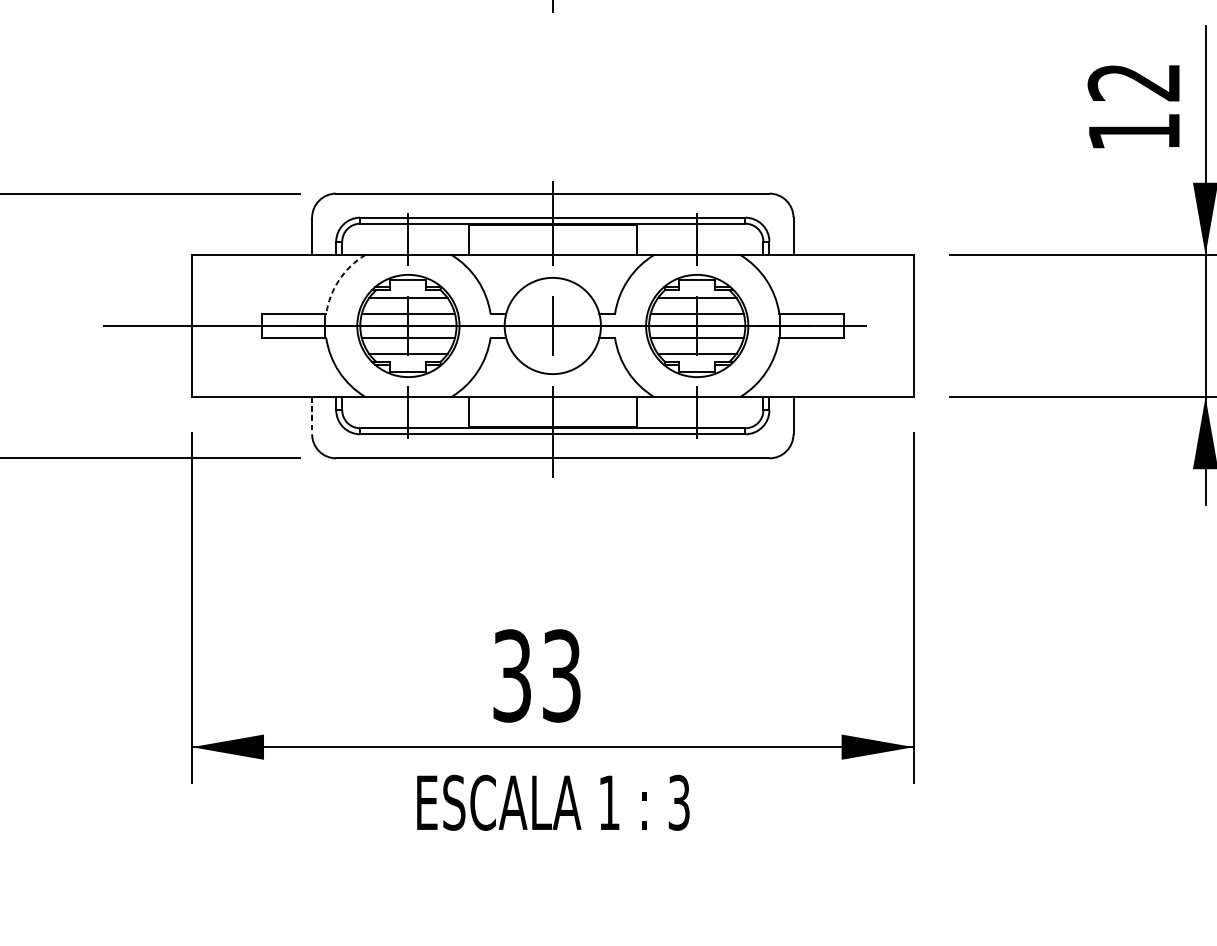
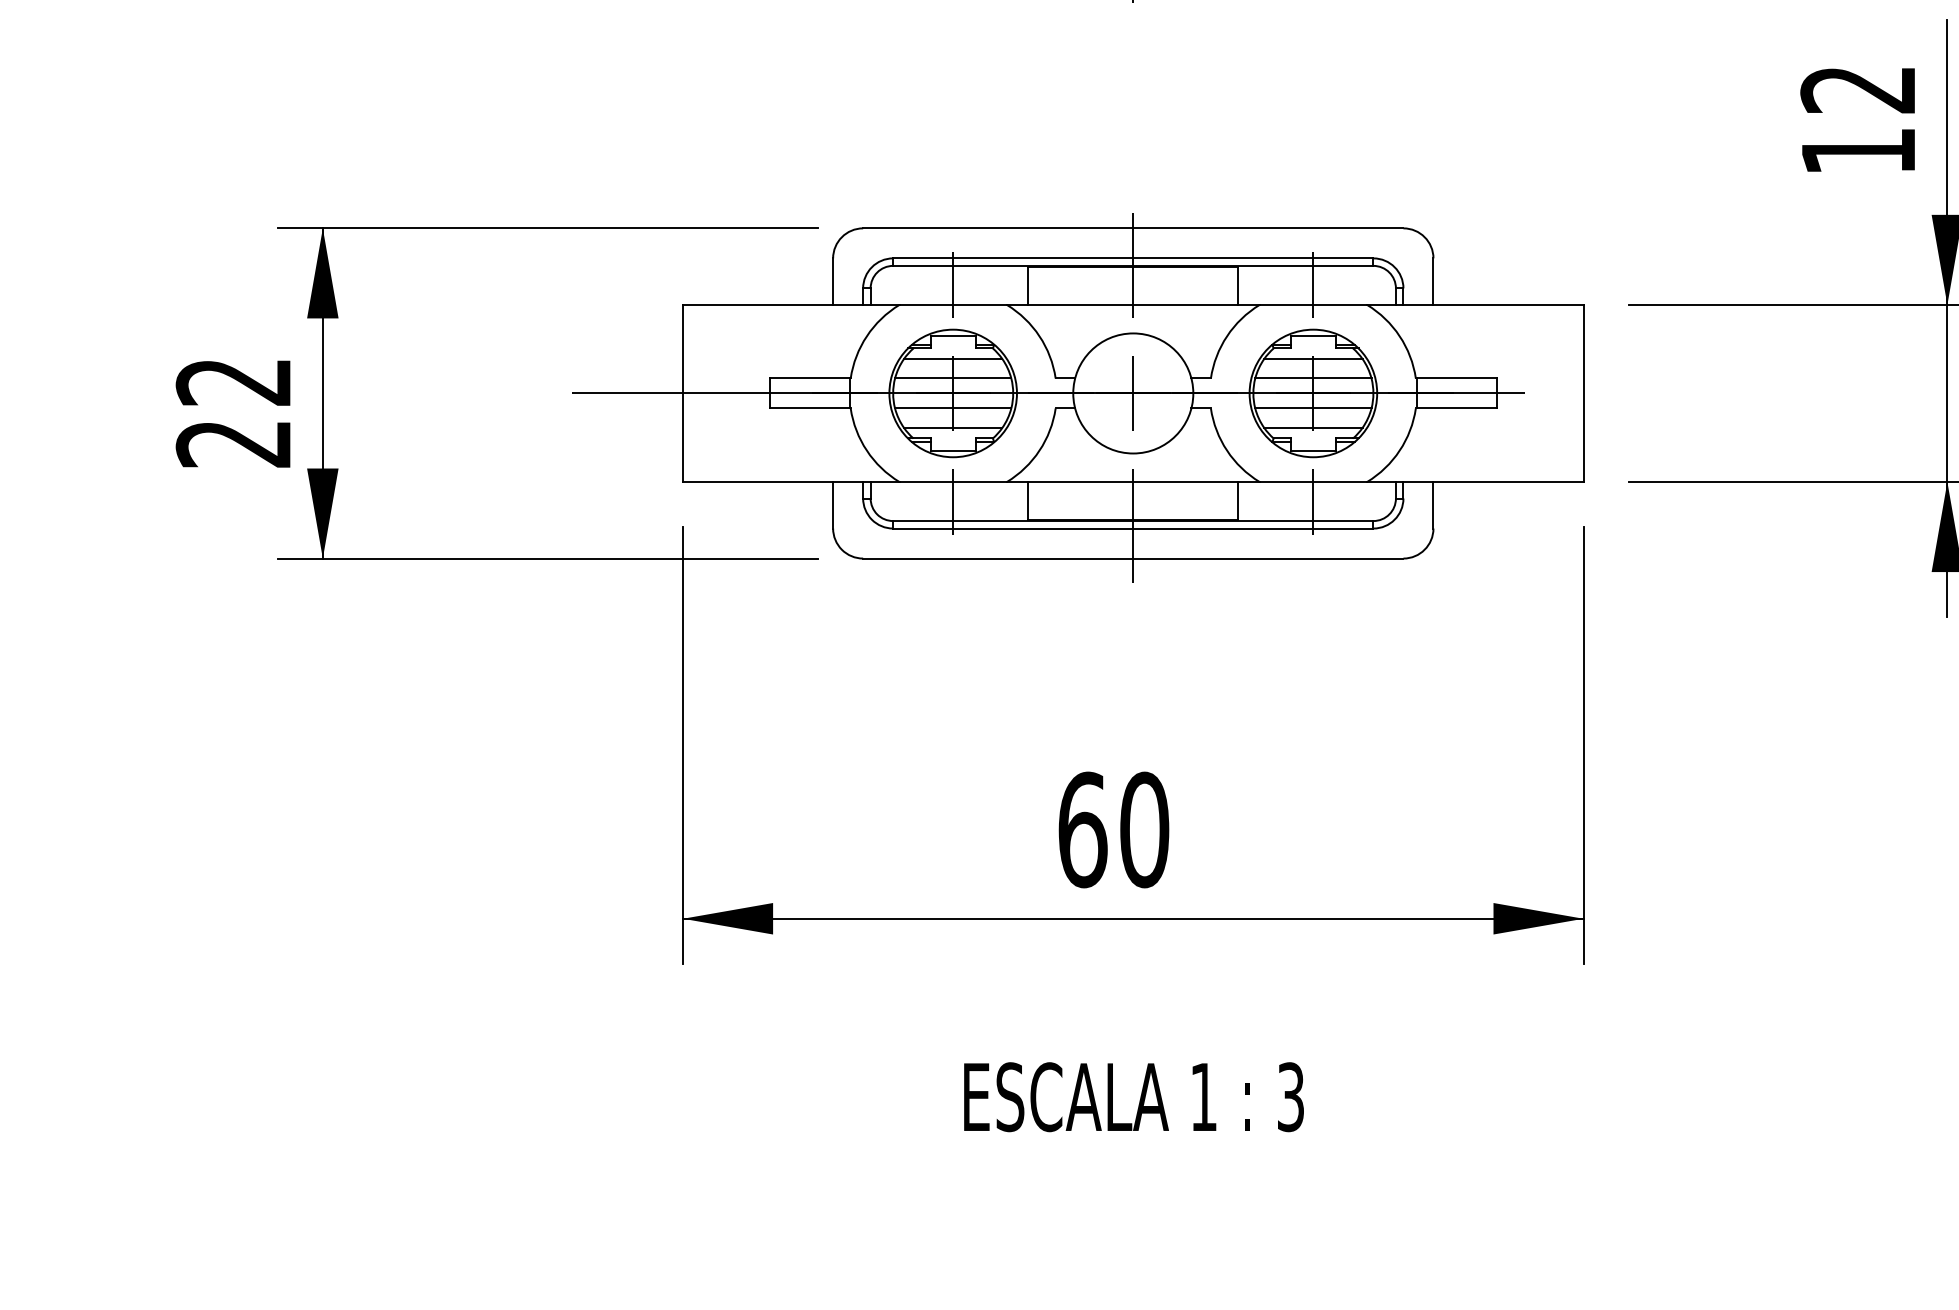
arc: (338, 280) -> (866, 336), dashed -> solid
line: (312, 415) -> (833, 505), dashed -> solid
text: (536, 675) -> (1113, 829), 33 -> 60
text: (552, 803) -> (1133, 1097), moved

